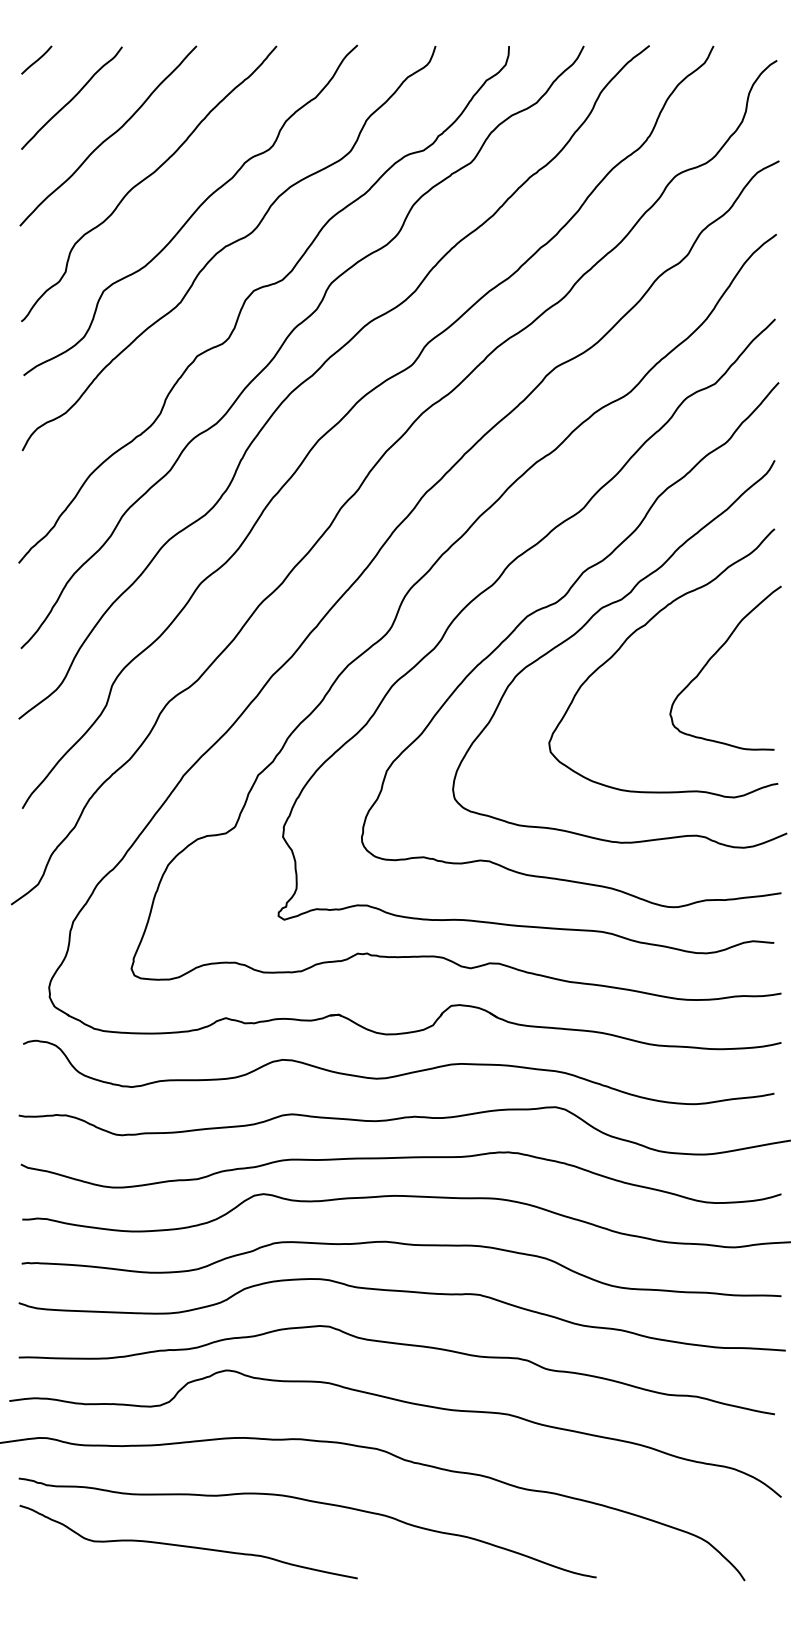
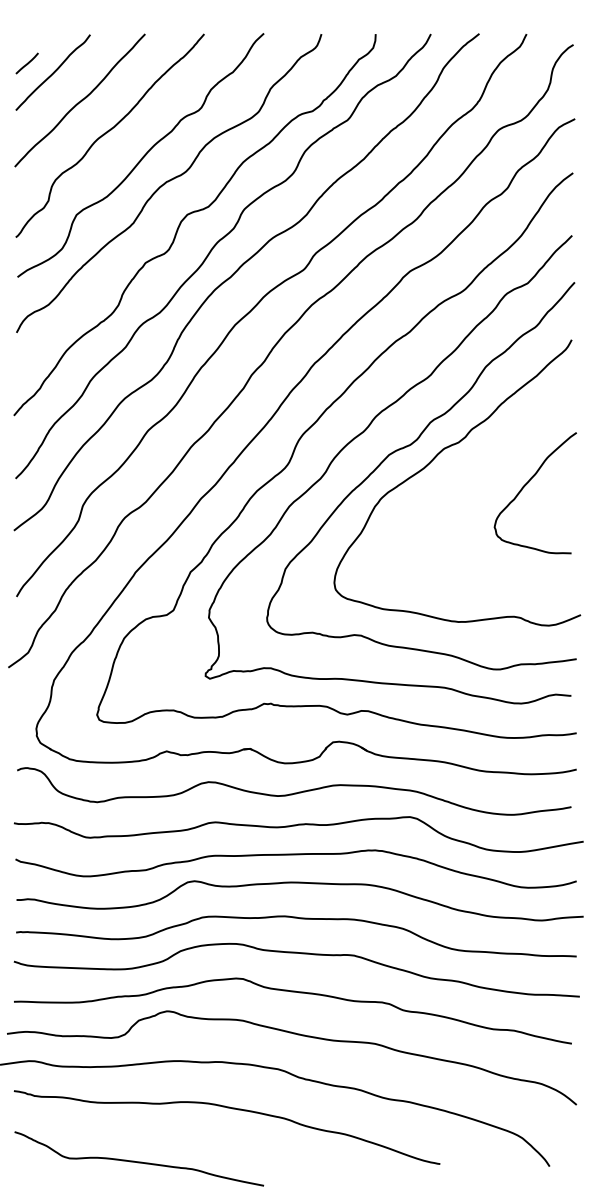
line: (35, 60) -> (26, 63), moved
curve: (645, 626) -> (476, 462), removed
curve: (188, 1545) -> (139, 1161), moved

